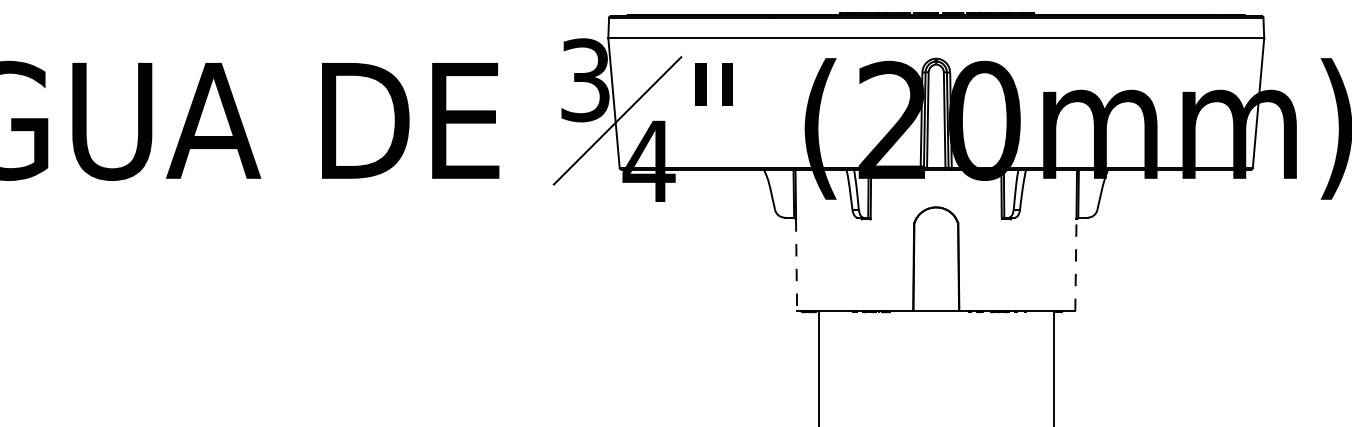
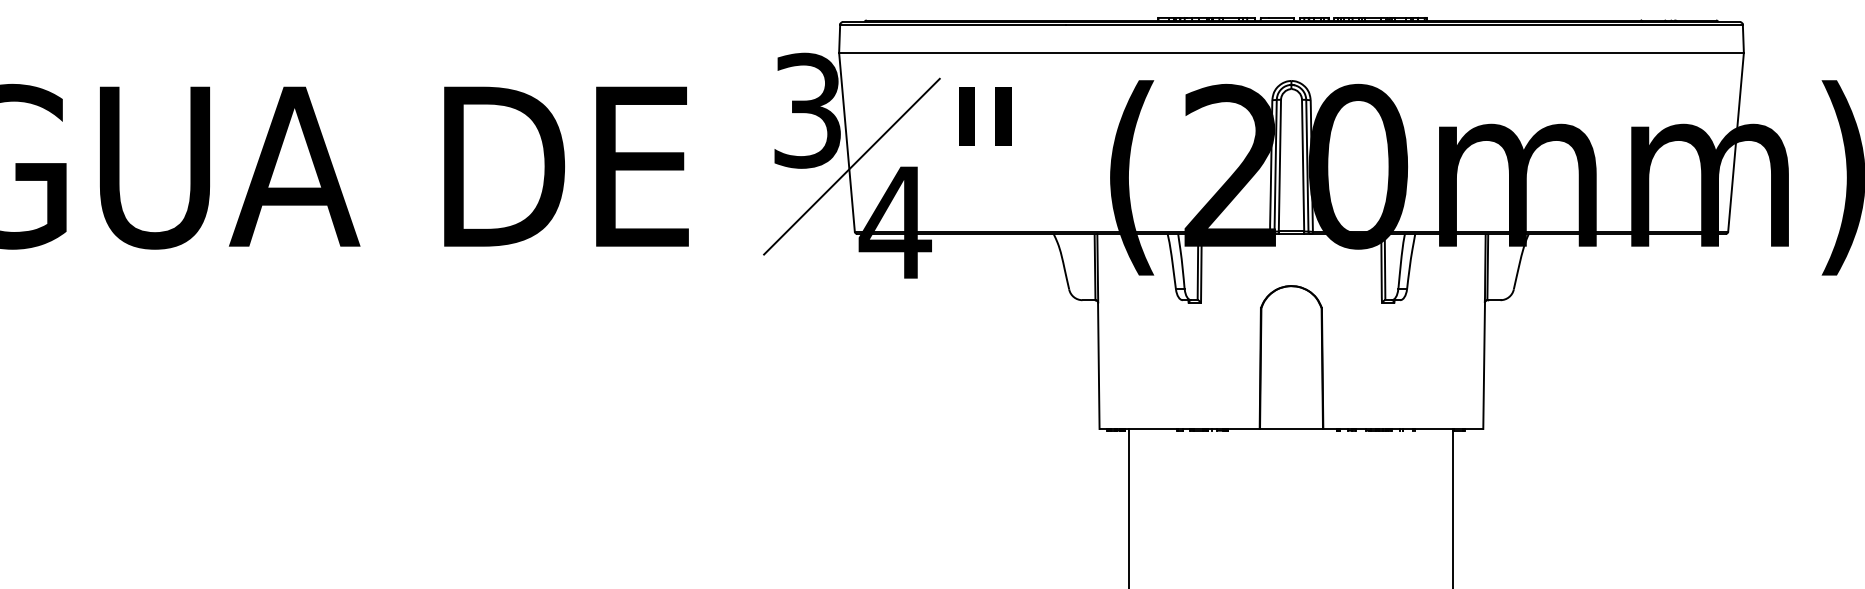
line: (796, 265) -> (1098, 366), dashed -> solid
line: (1075, 265) -> (1483, 366), dashed -> solid

